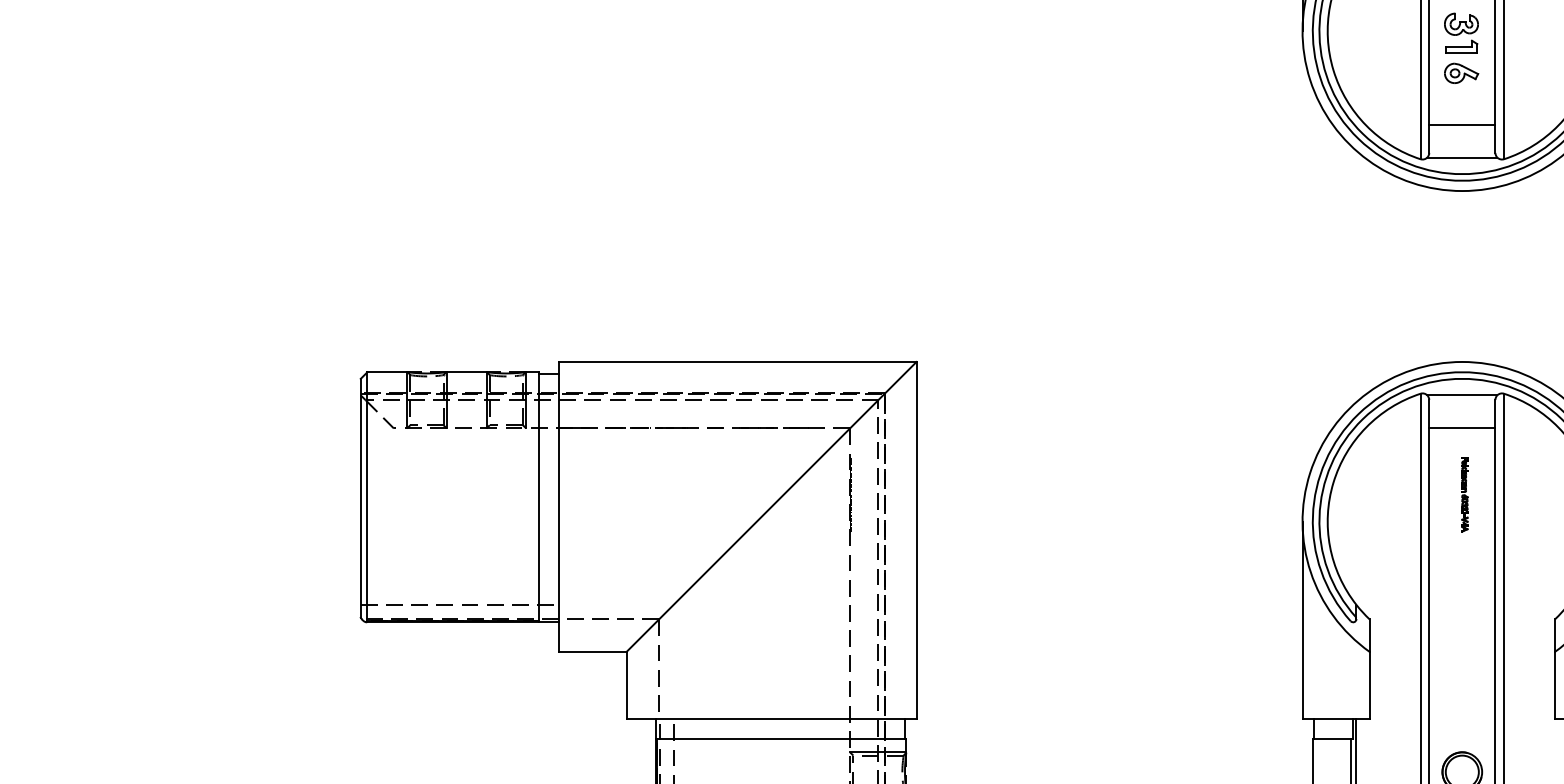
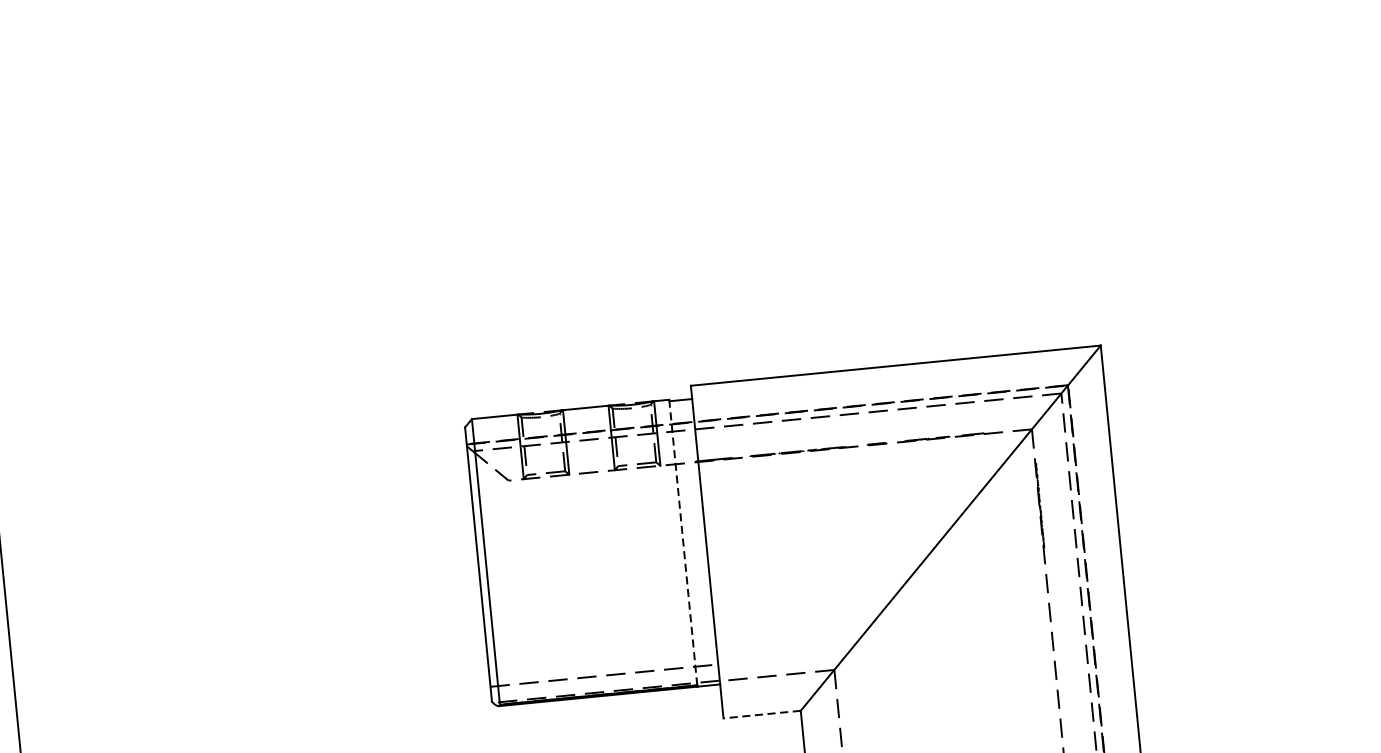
line: (539, 496) -> (683, 542), solid -> dashed
line: (592, 651) -> (761, 714), solid -> dashed

